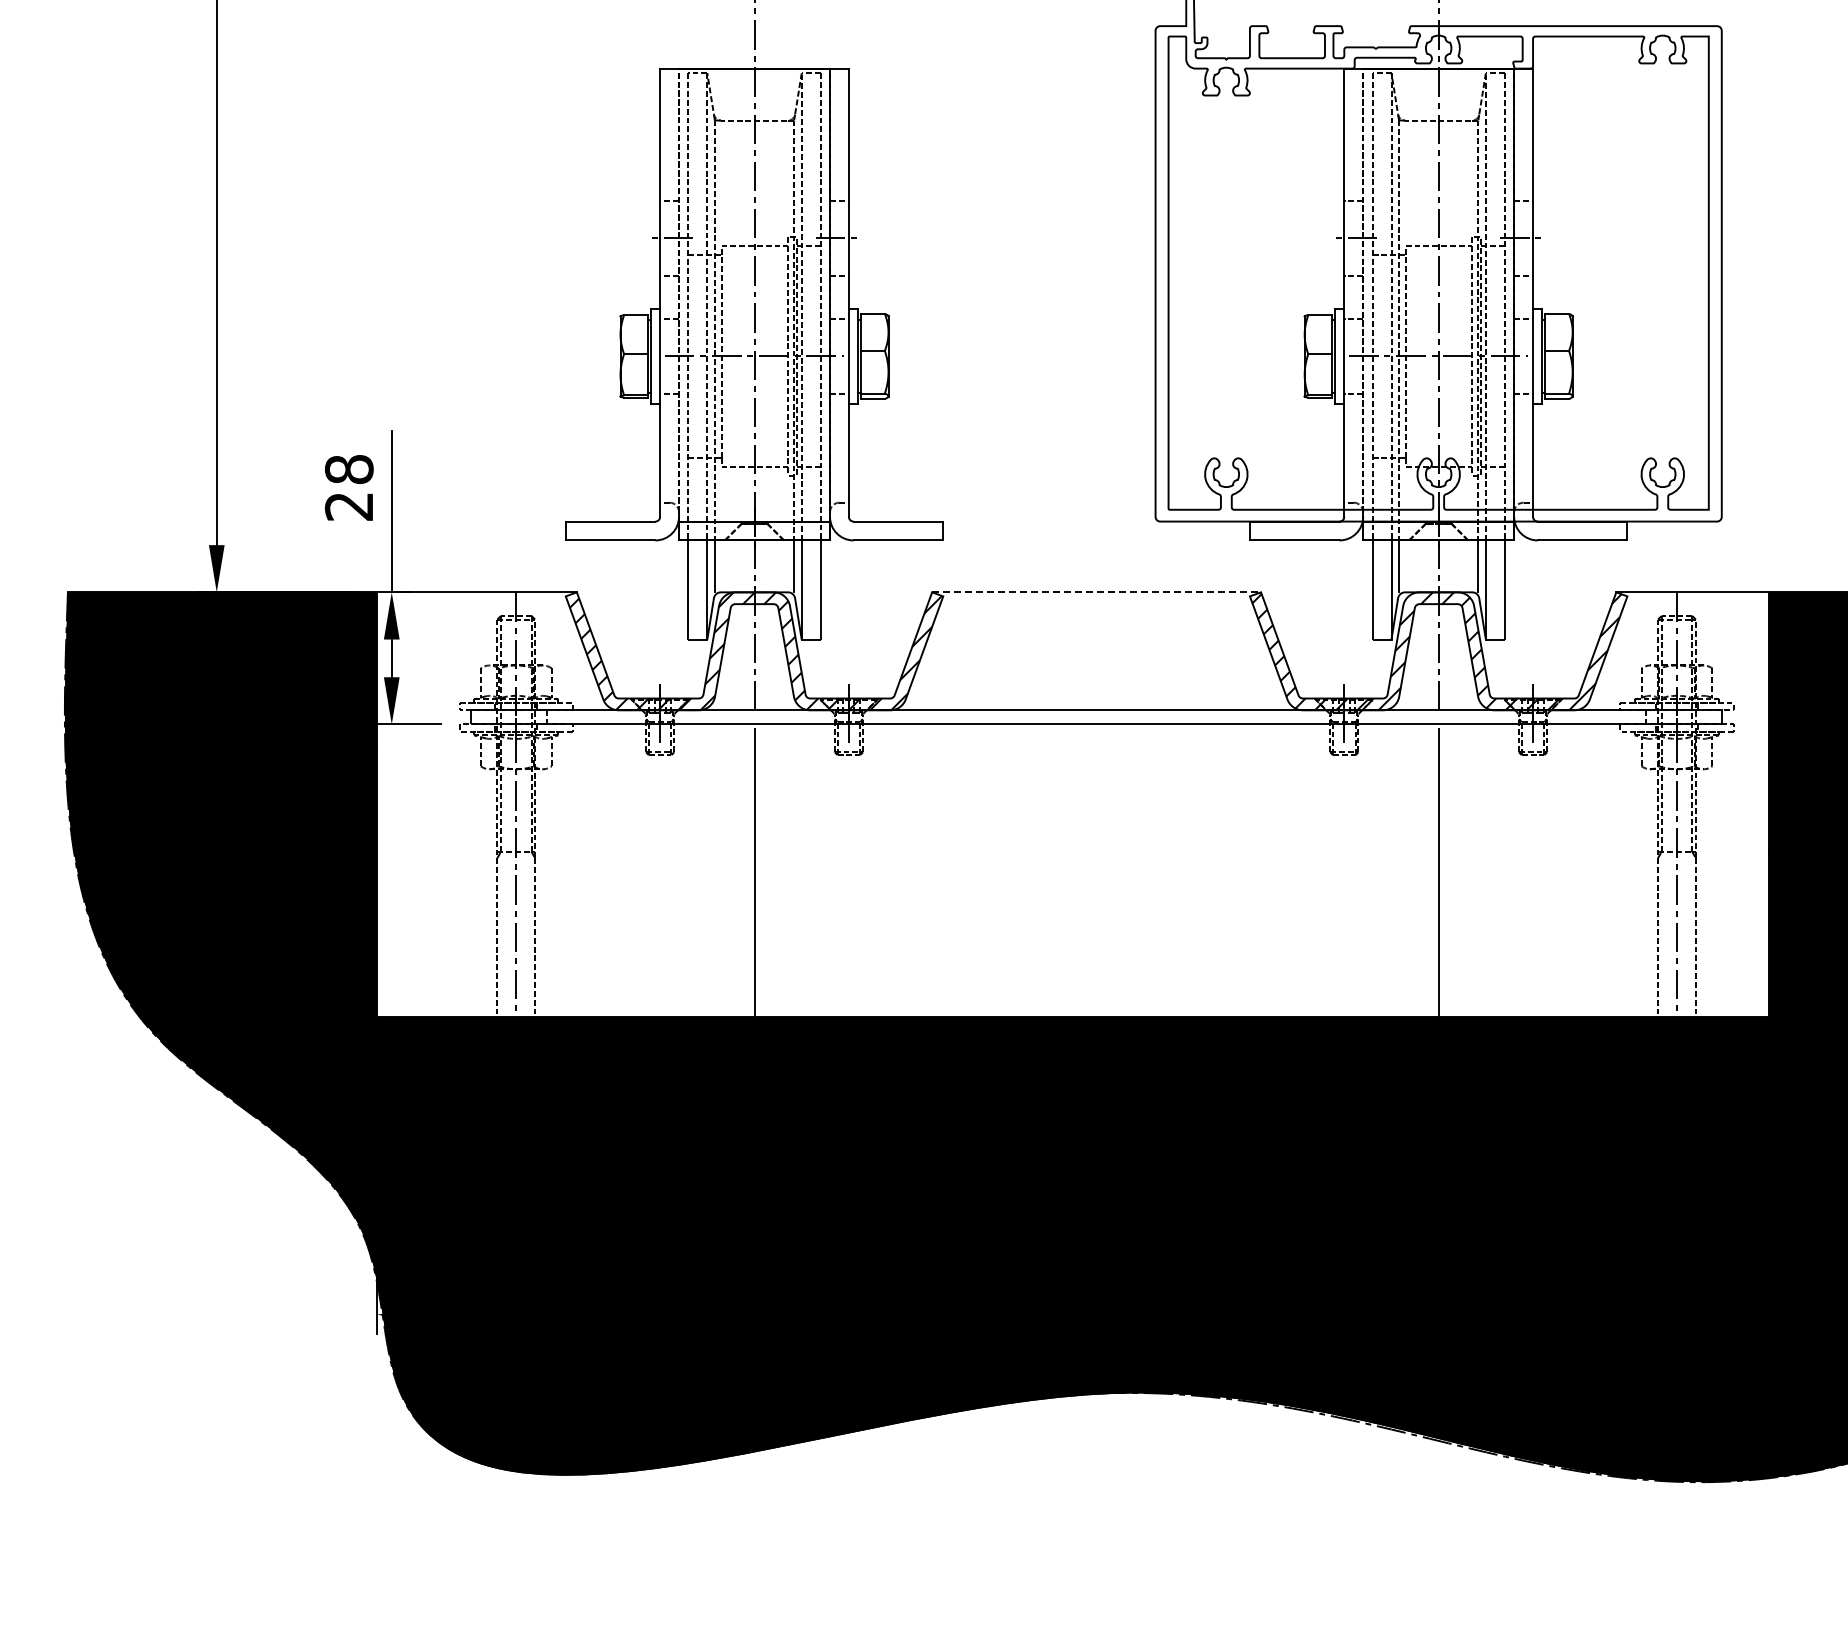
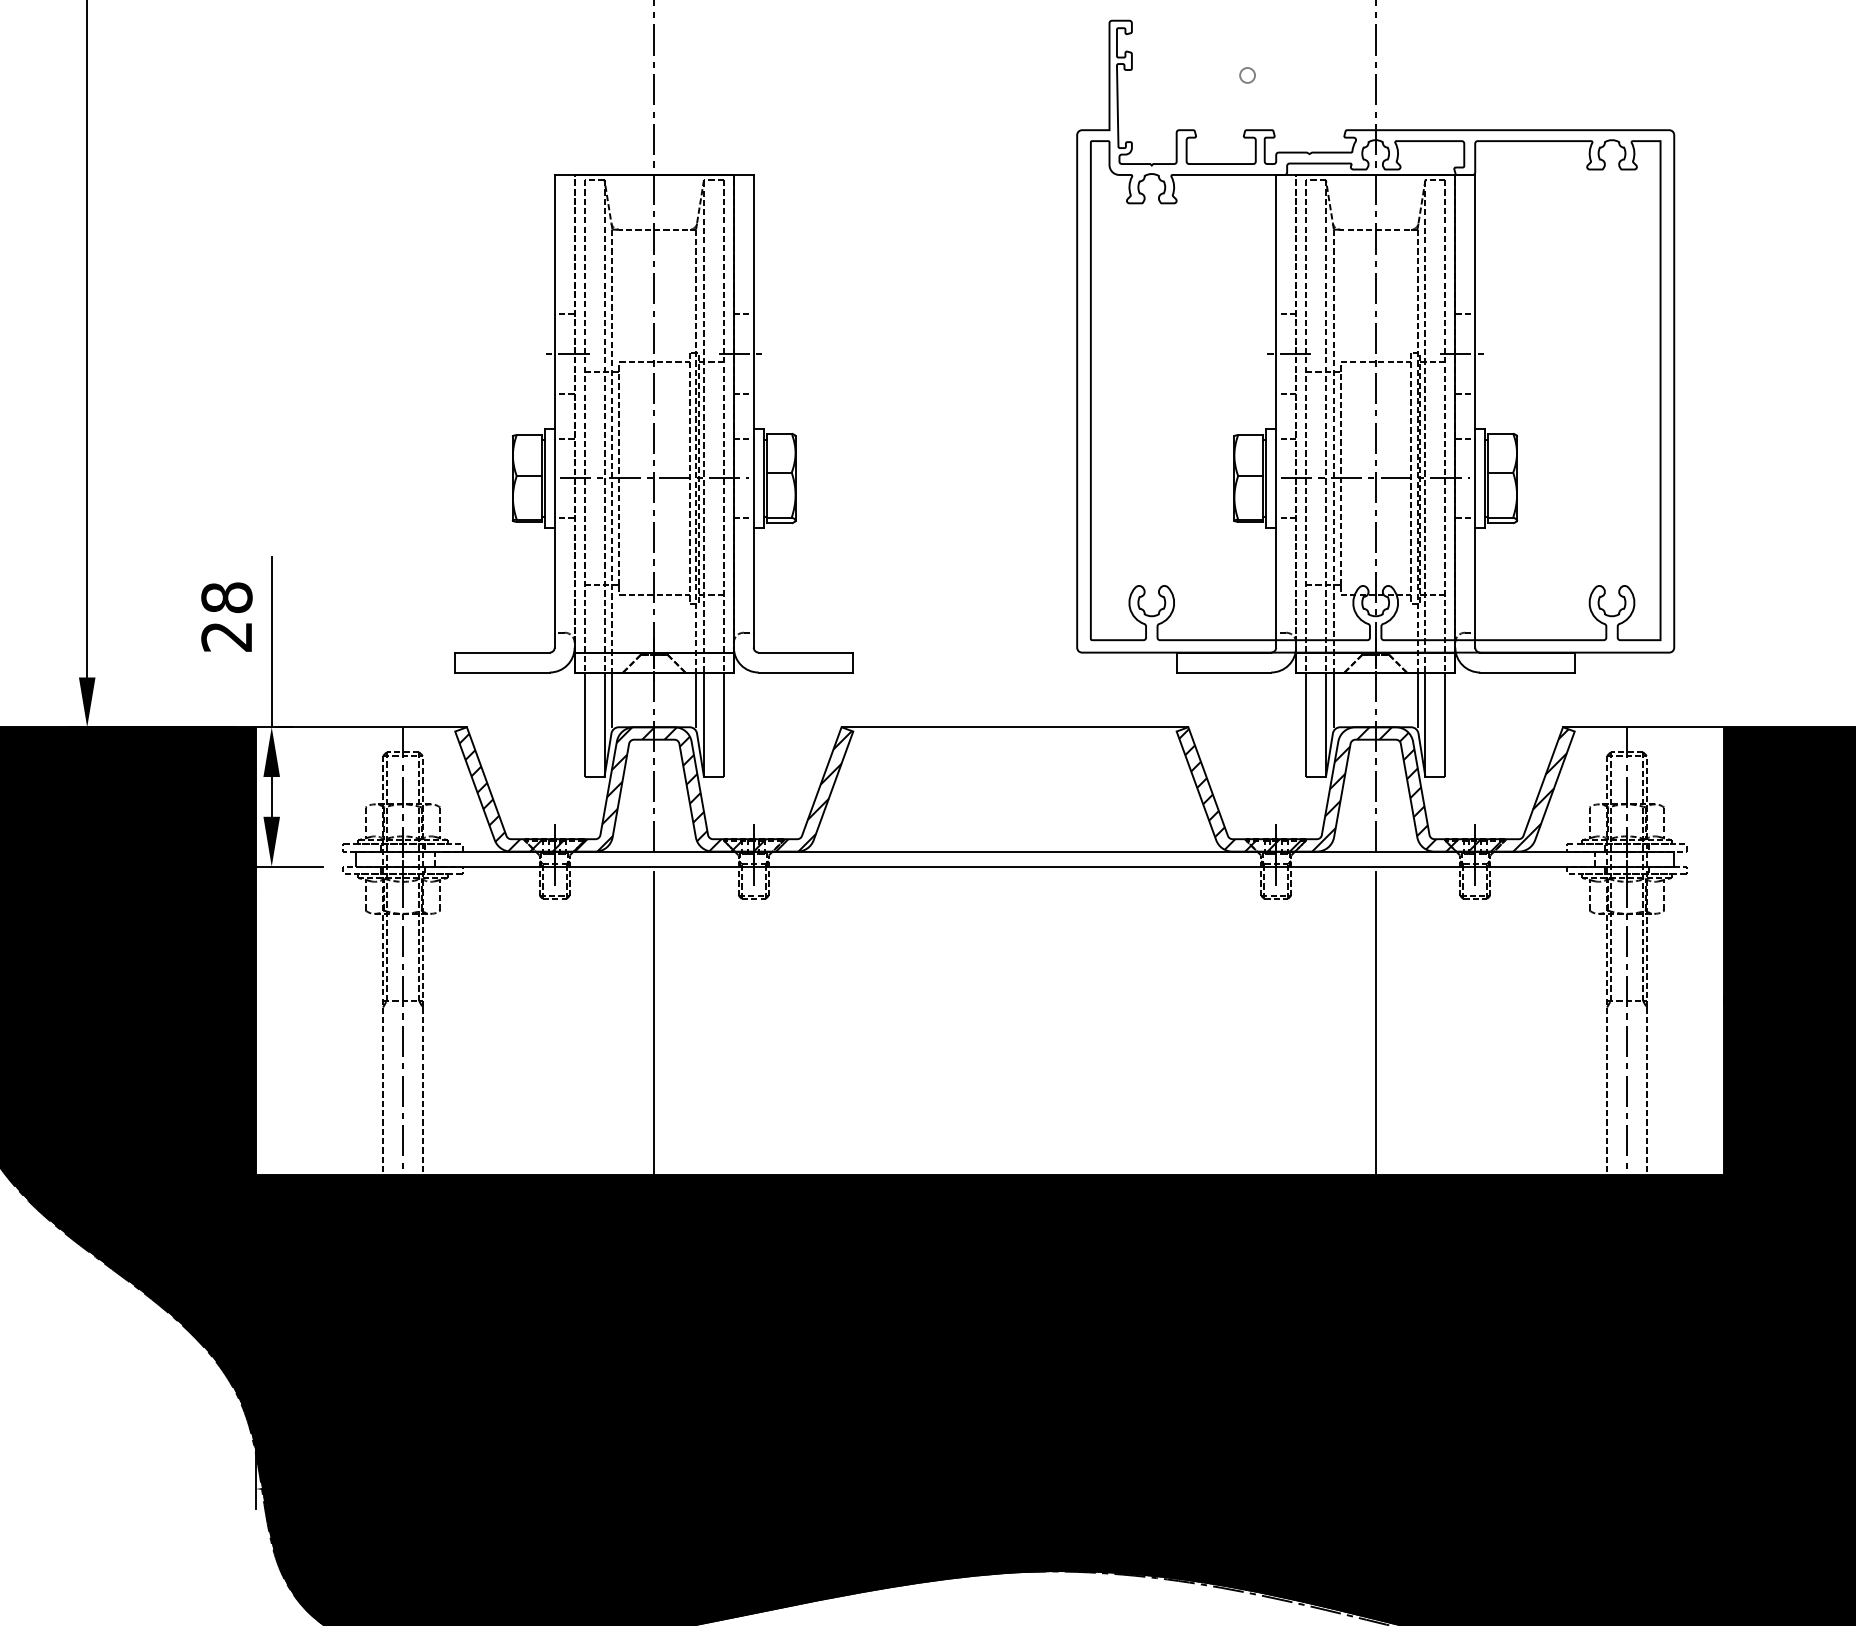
line: (1097, 592) -> (1015, 727), dashed -> solid

